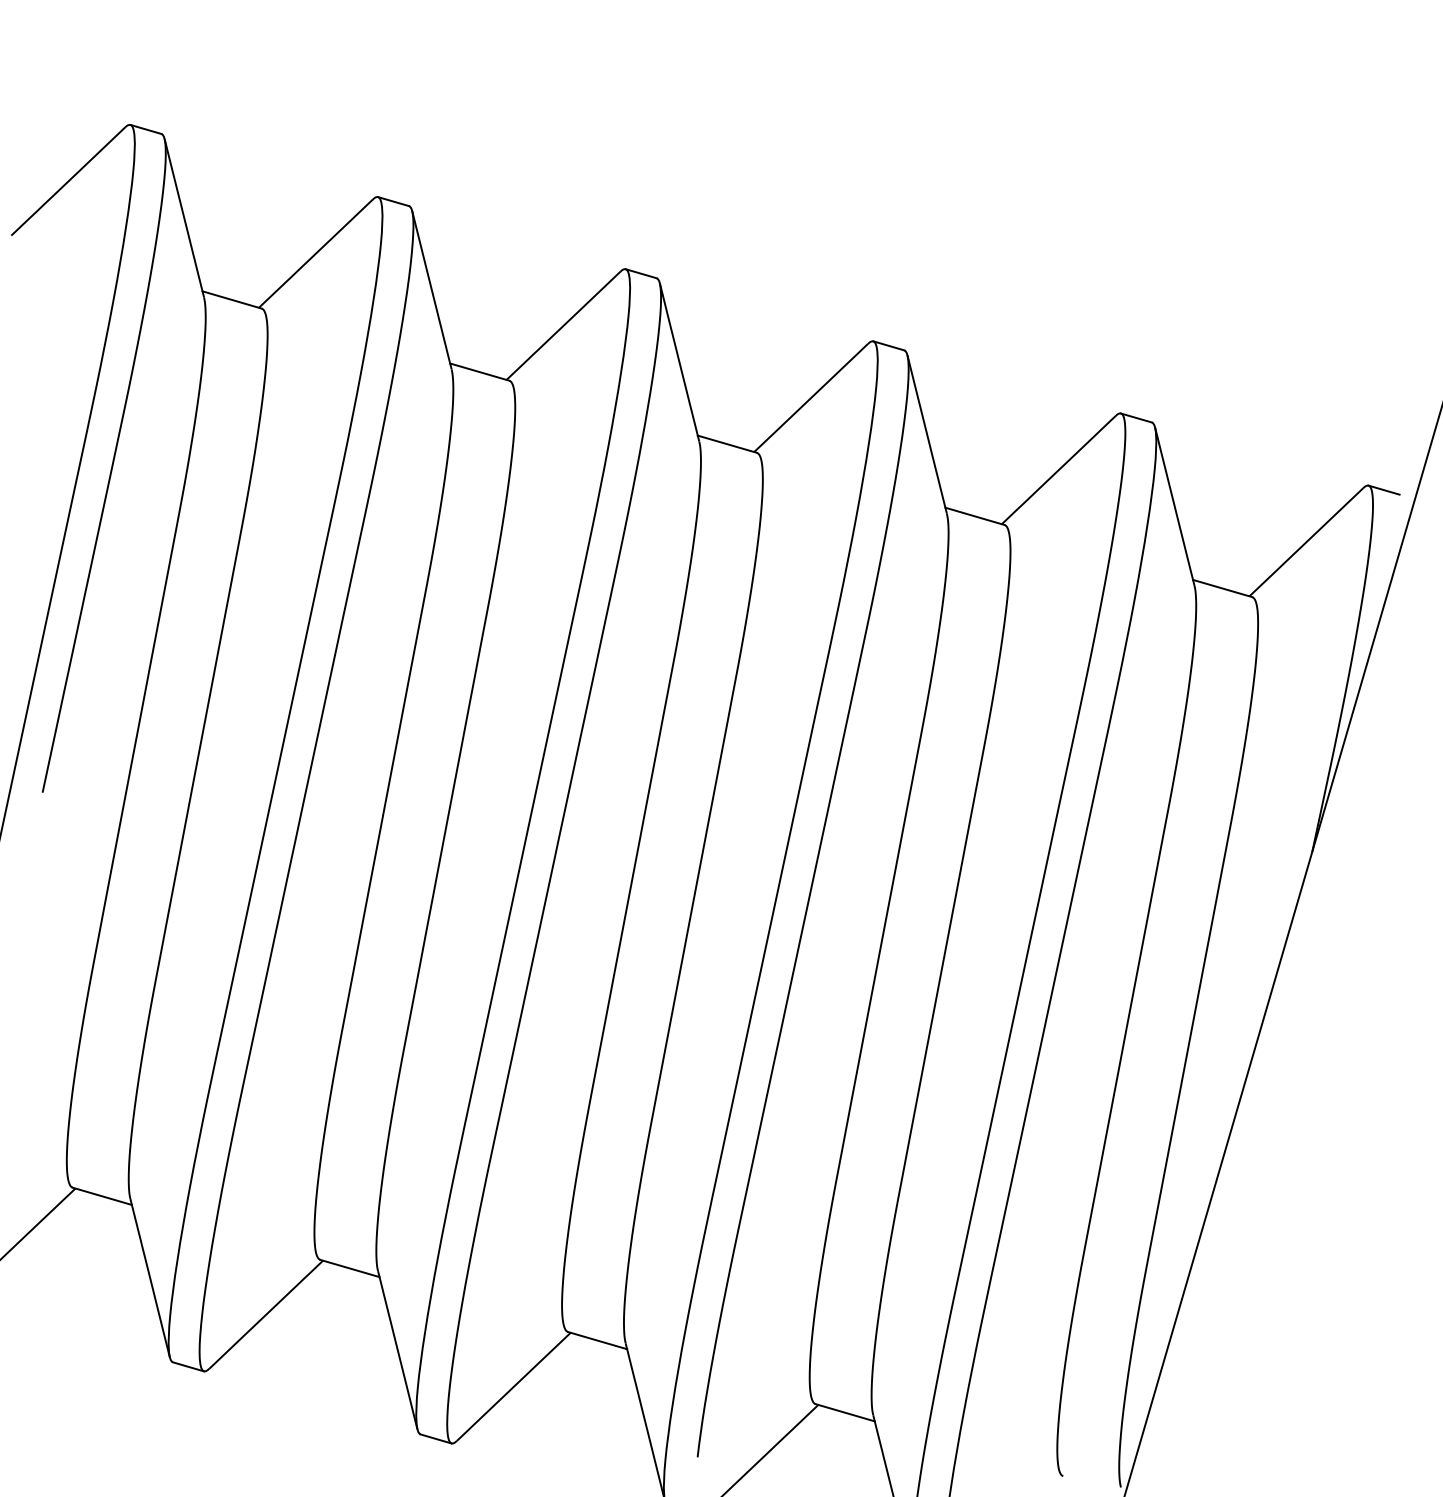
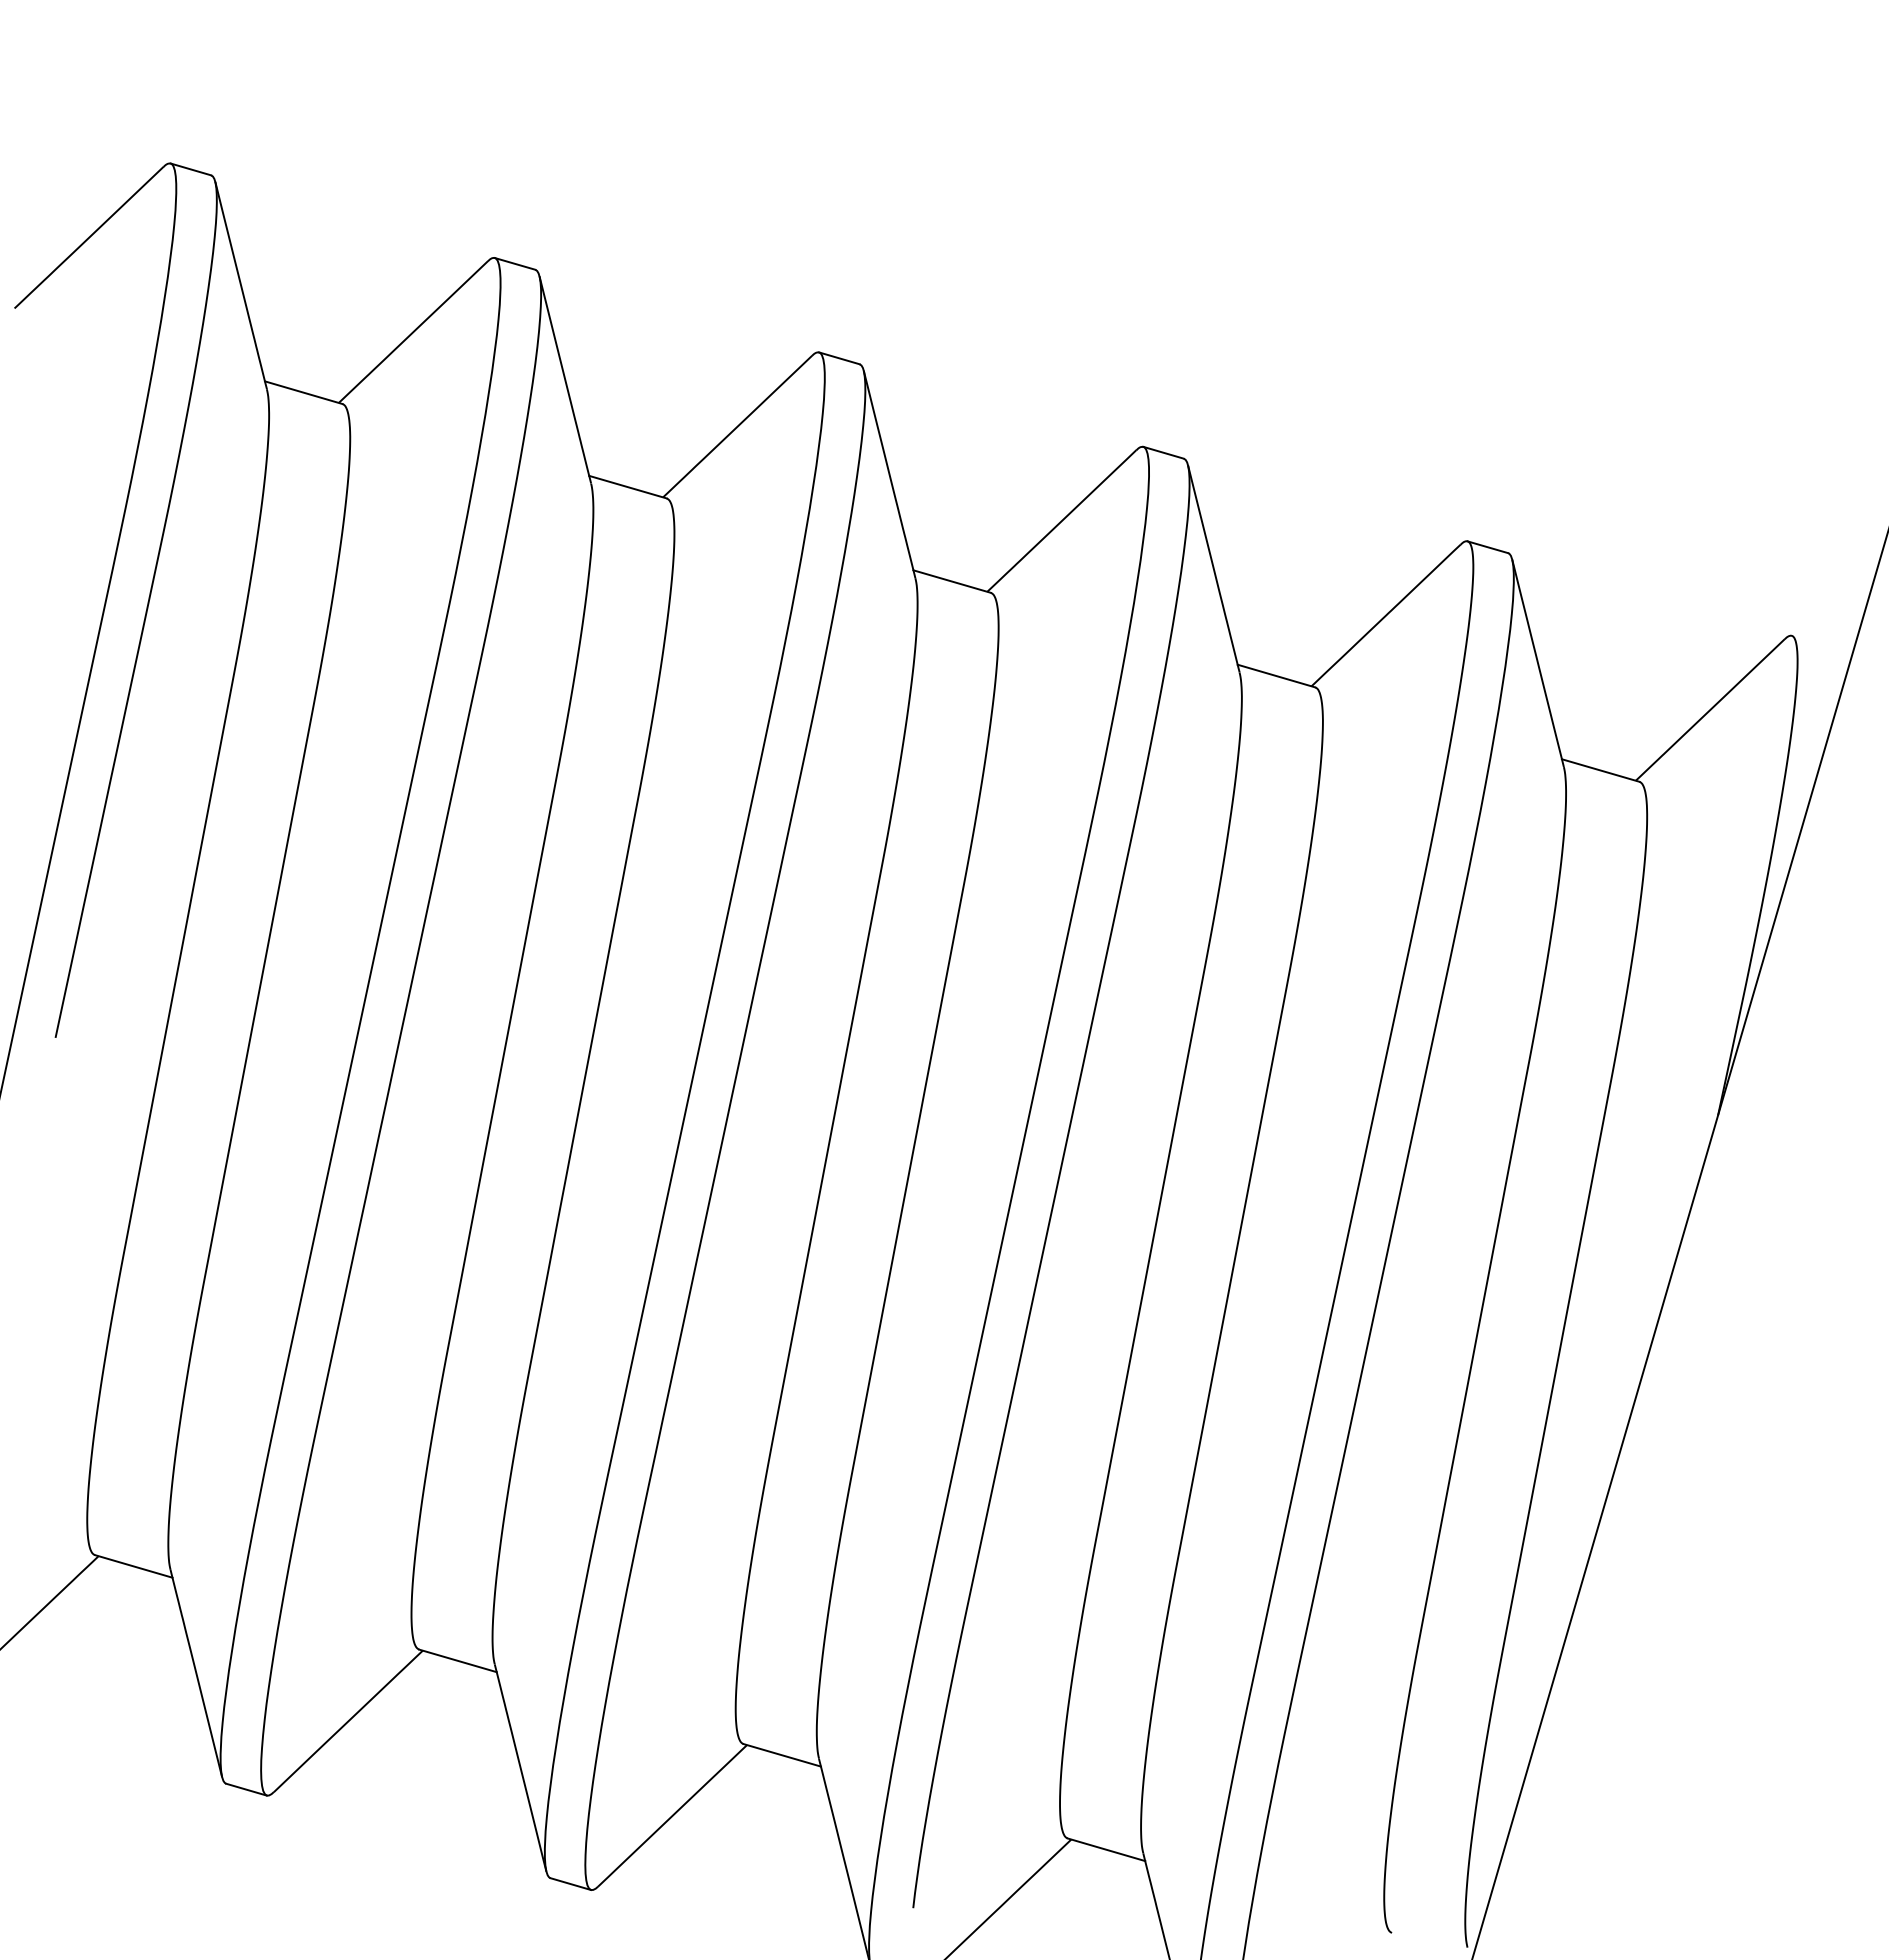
line: (1383, 489) -> (1811, 641), removed

